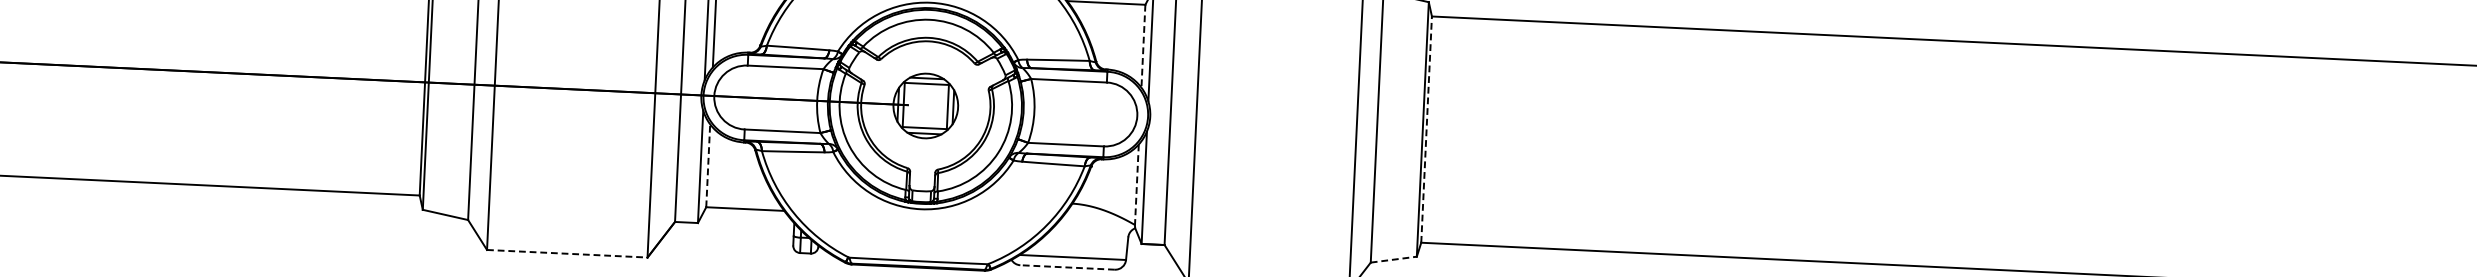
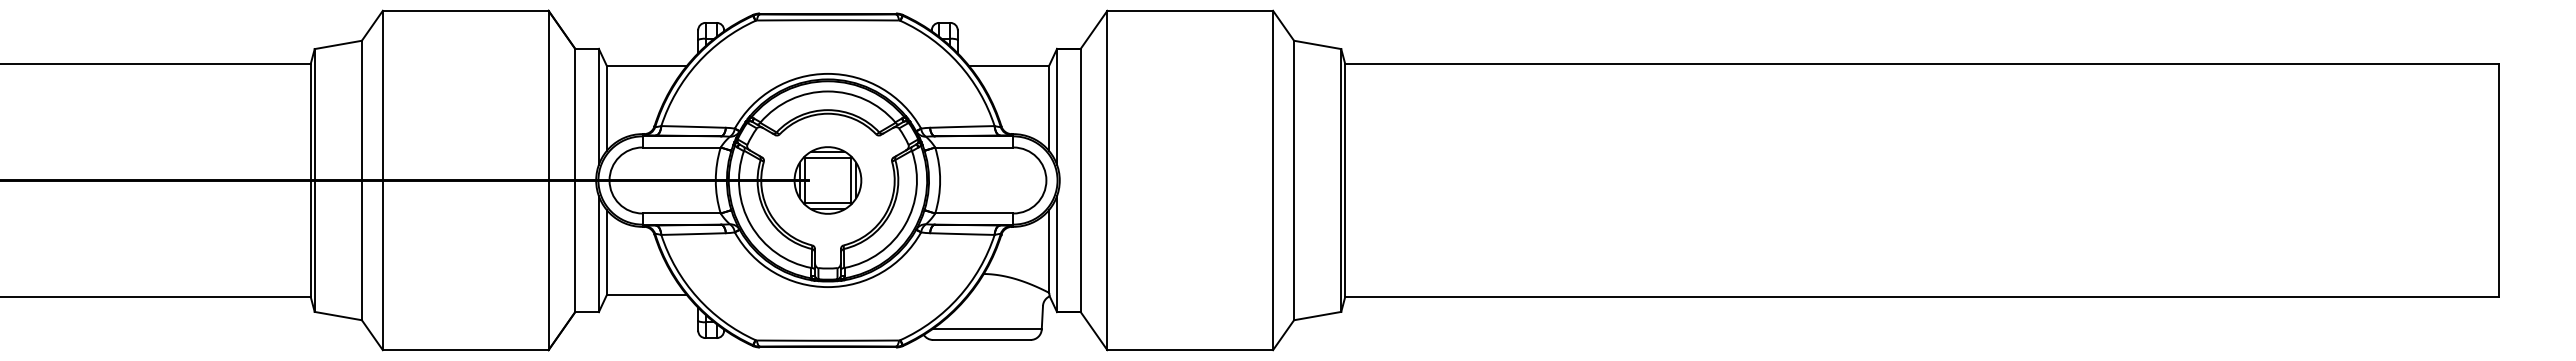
line: (1143, 46) -> (1049, 108), dashed -> solid
line: (1426, 129) -> (1345, 180), dashed -> solid
line: (708, 165) -> (606, 252), dashed -> solid
line: (1137, 184) -> (1049, 251), dashed -> solid
line: (567, 254) -> (465, 350), dashed -> solid
line: (1393, 260) -> (1317, 316), dashed -> solid
line: (1067, 266) -> (981, 339), dashed -> solid

